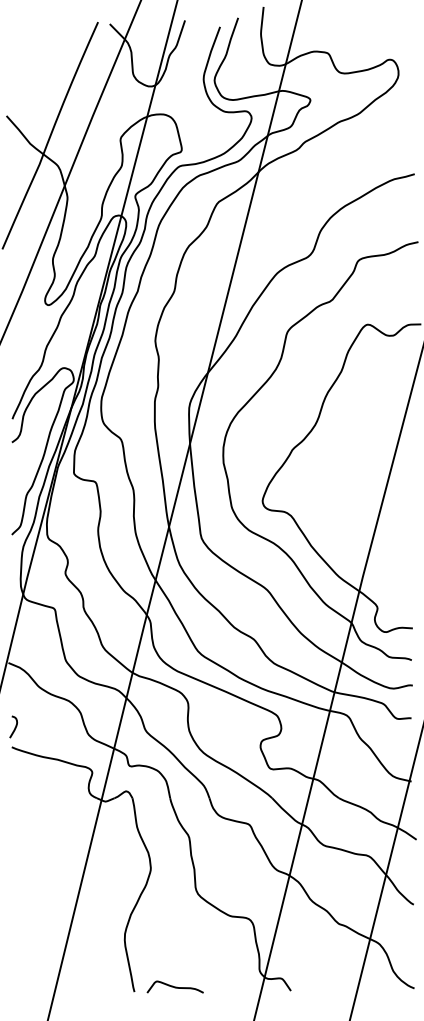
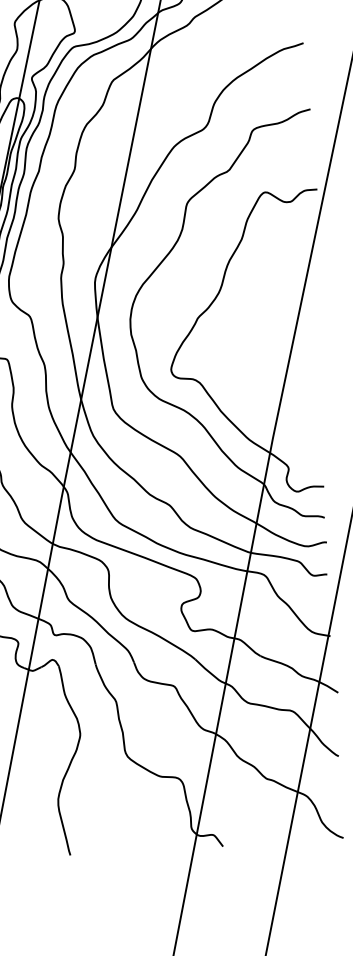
curve: (174, 986) -> (109, 847), removed

